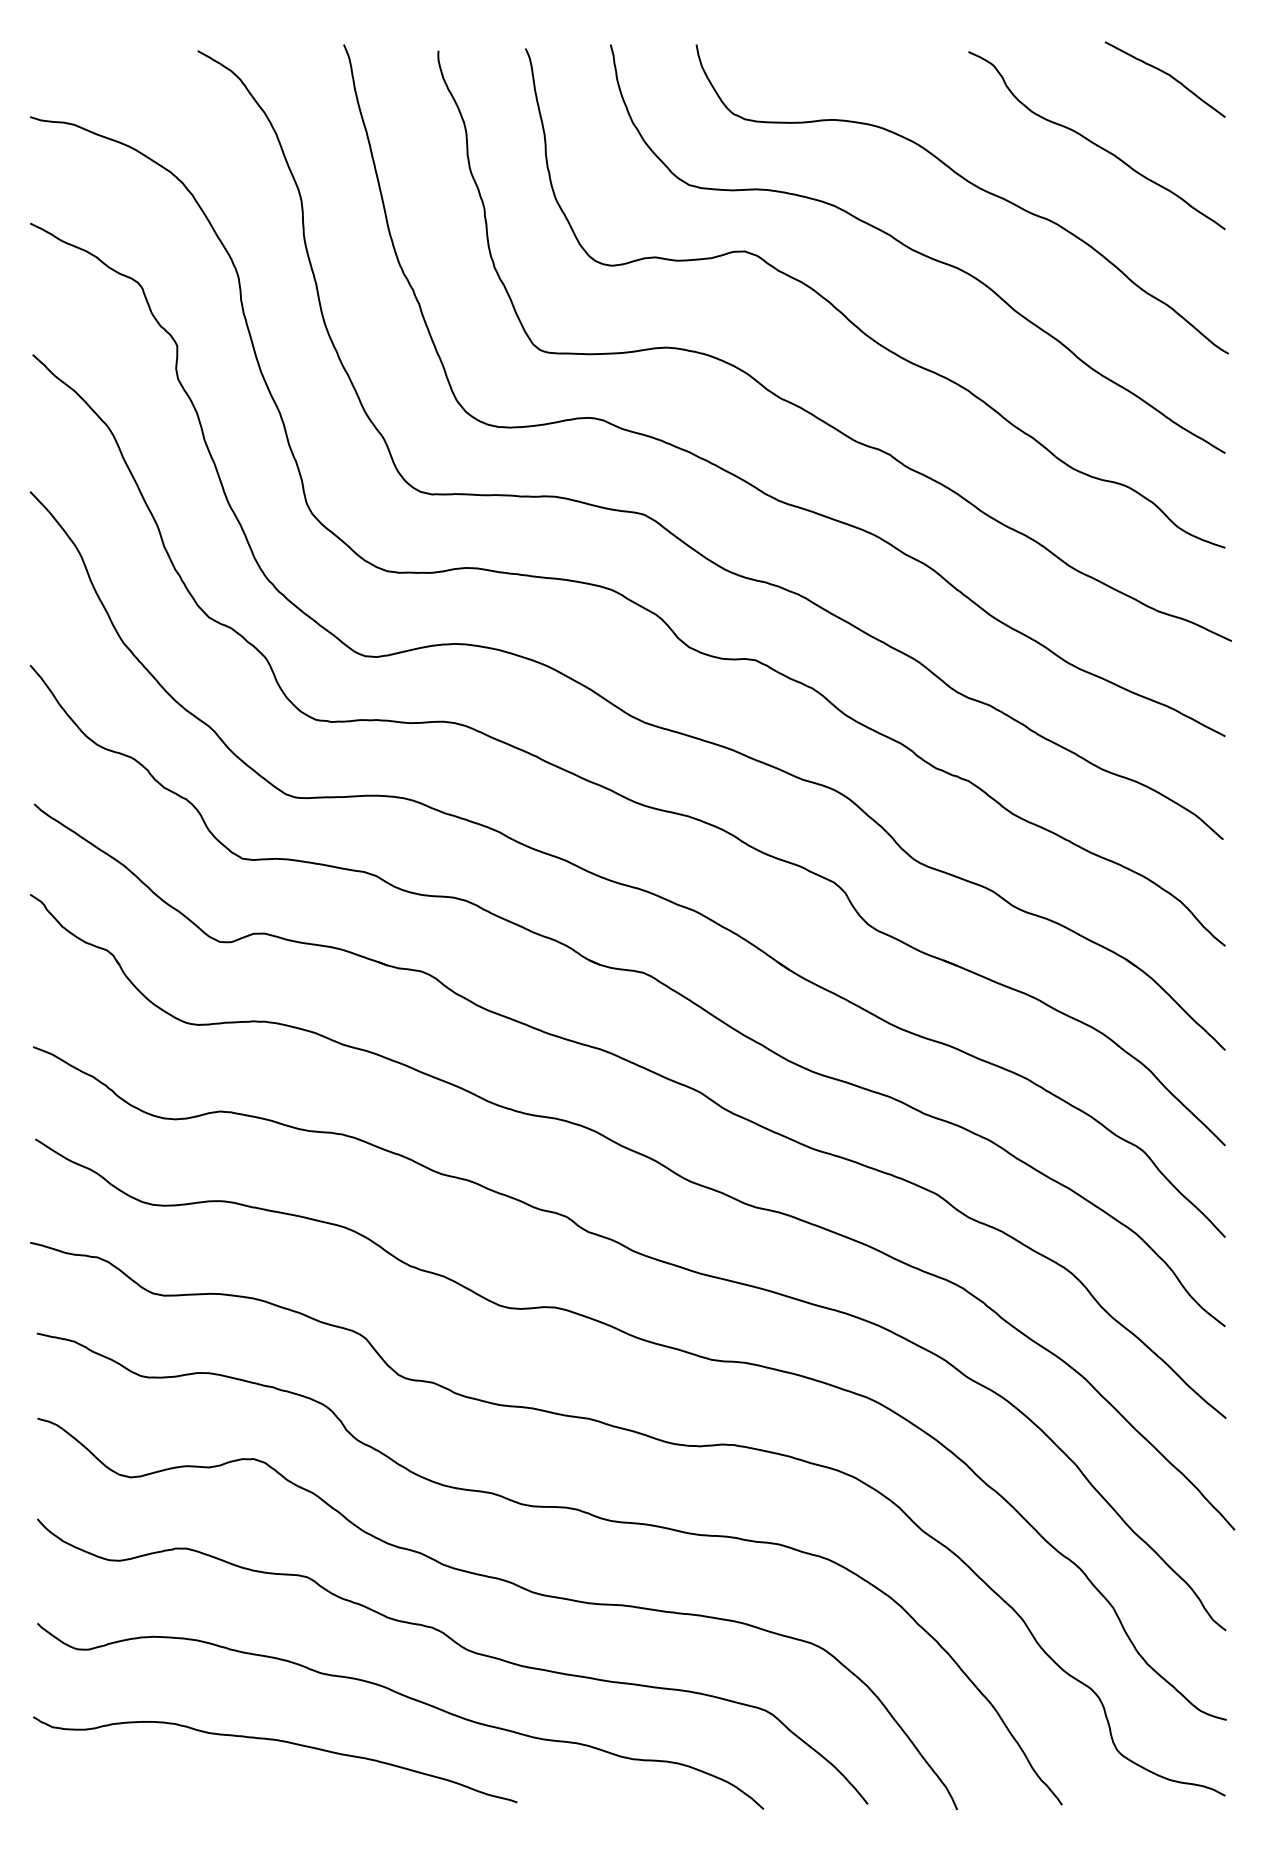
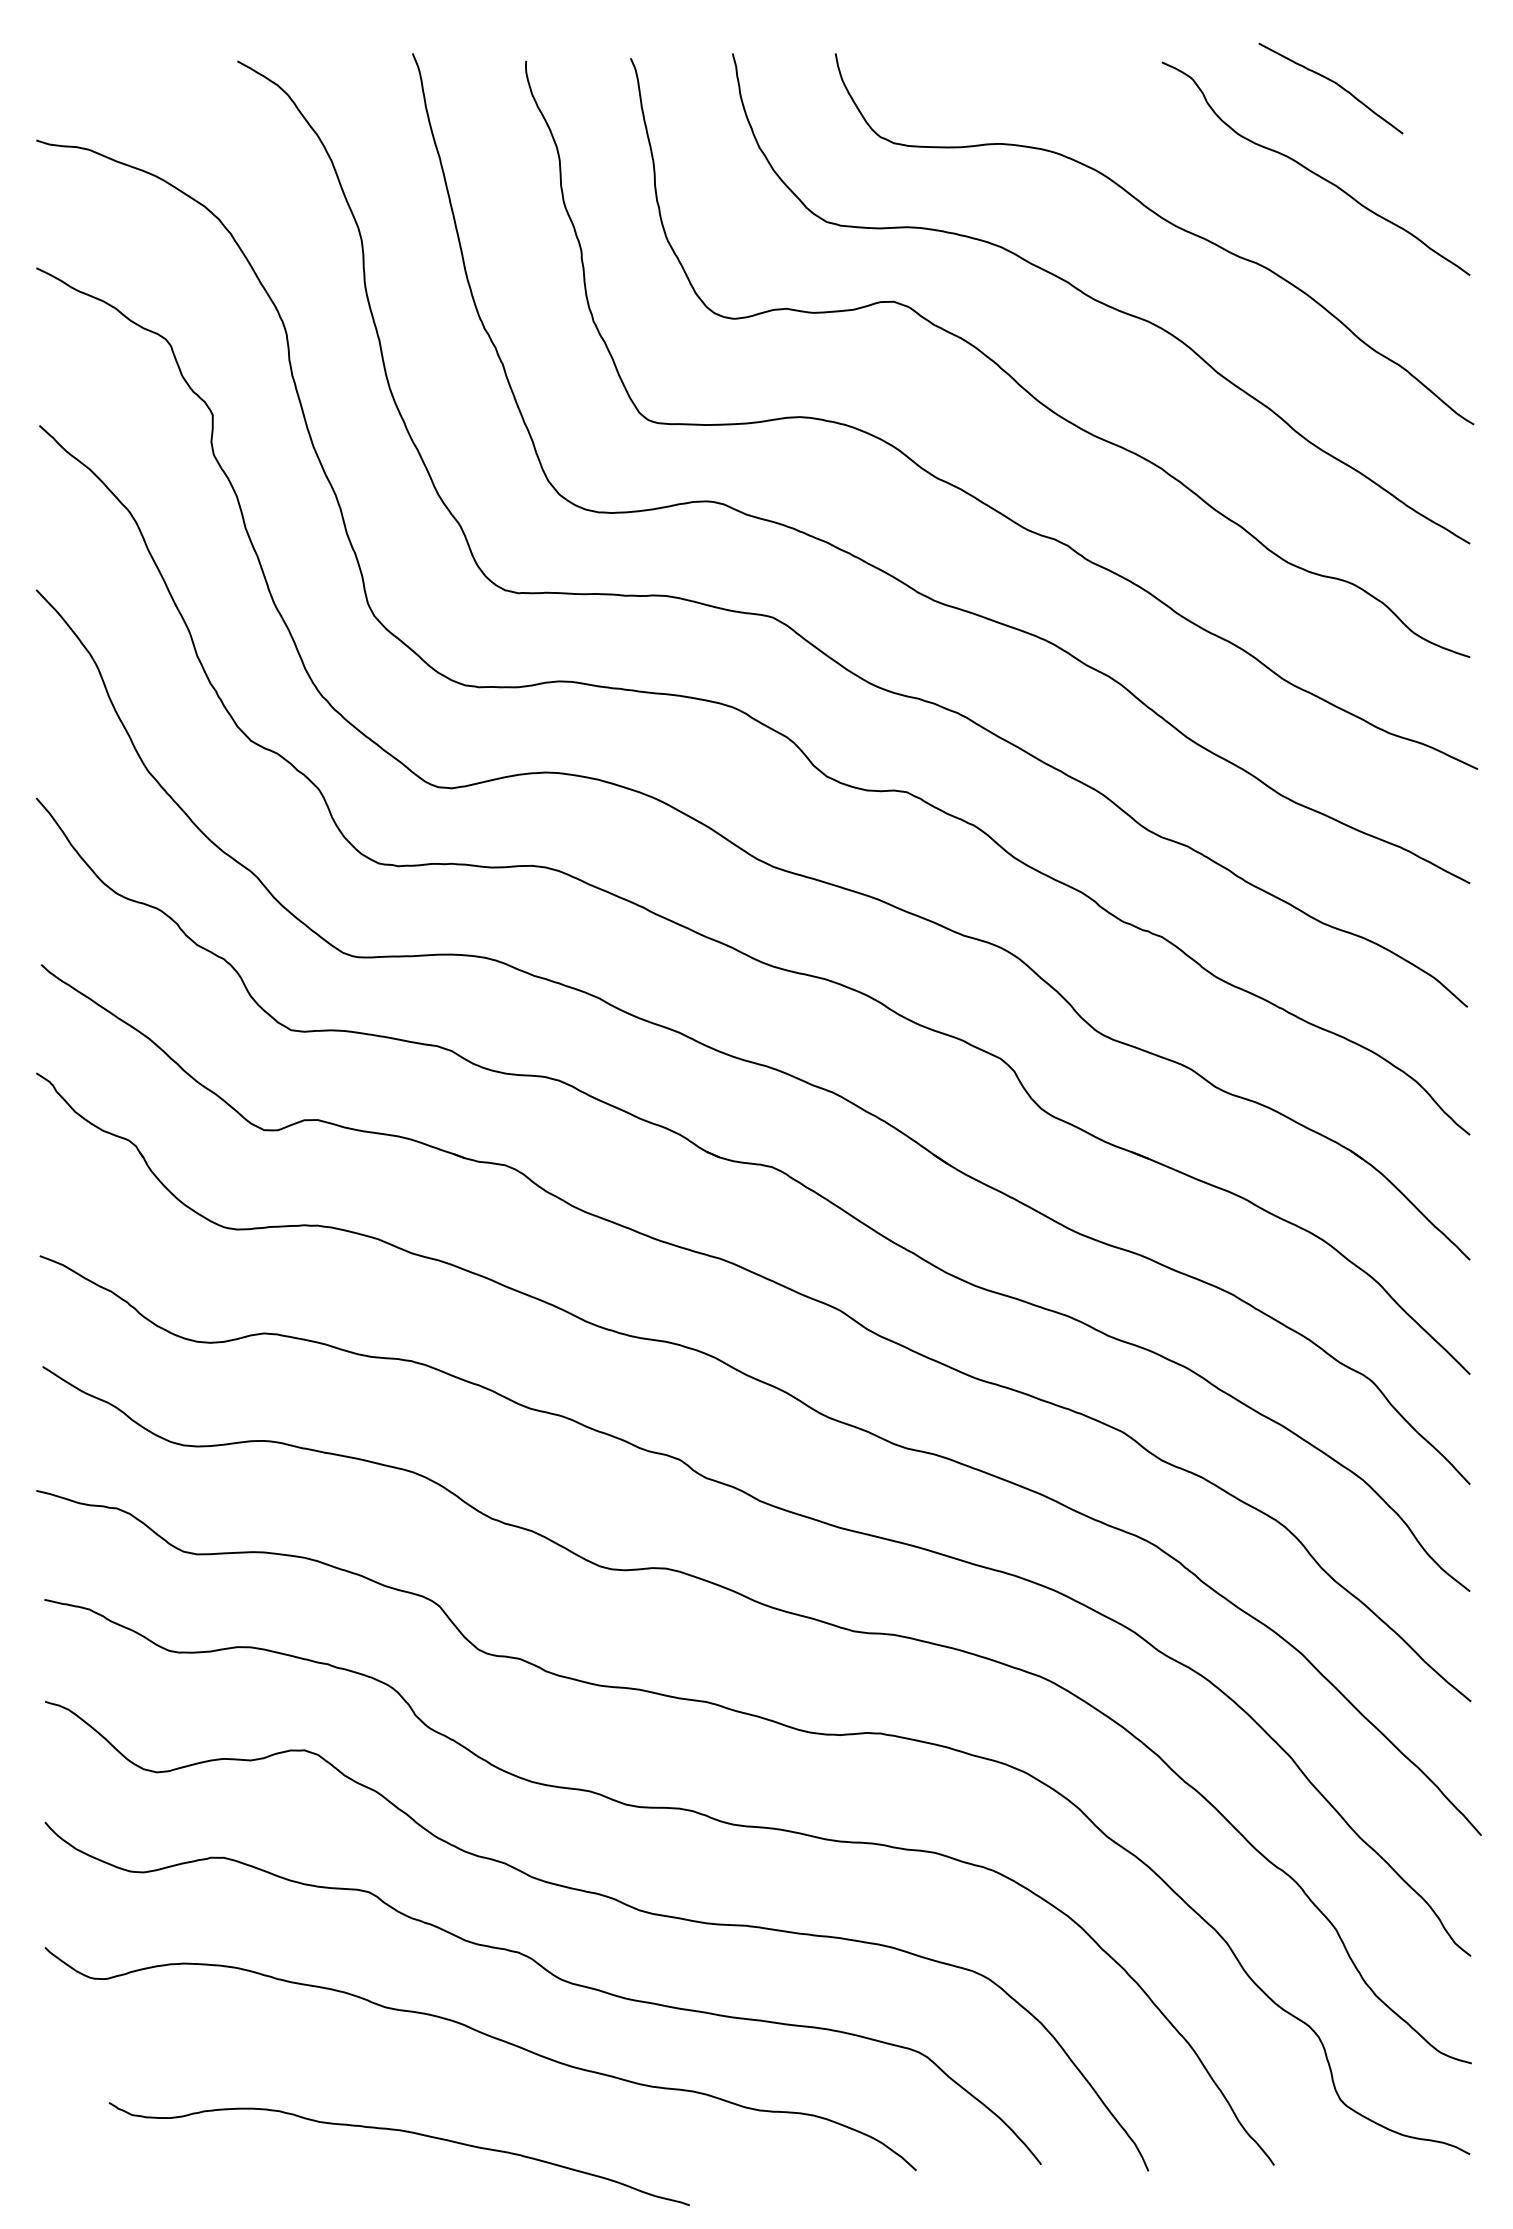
curve: (1166, 74) -> (1332, 82), moved
curve: (275, 1740) -> (399, 2131), moved

